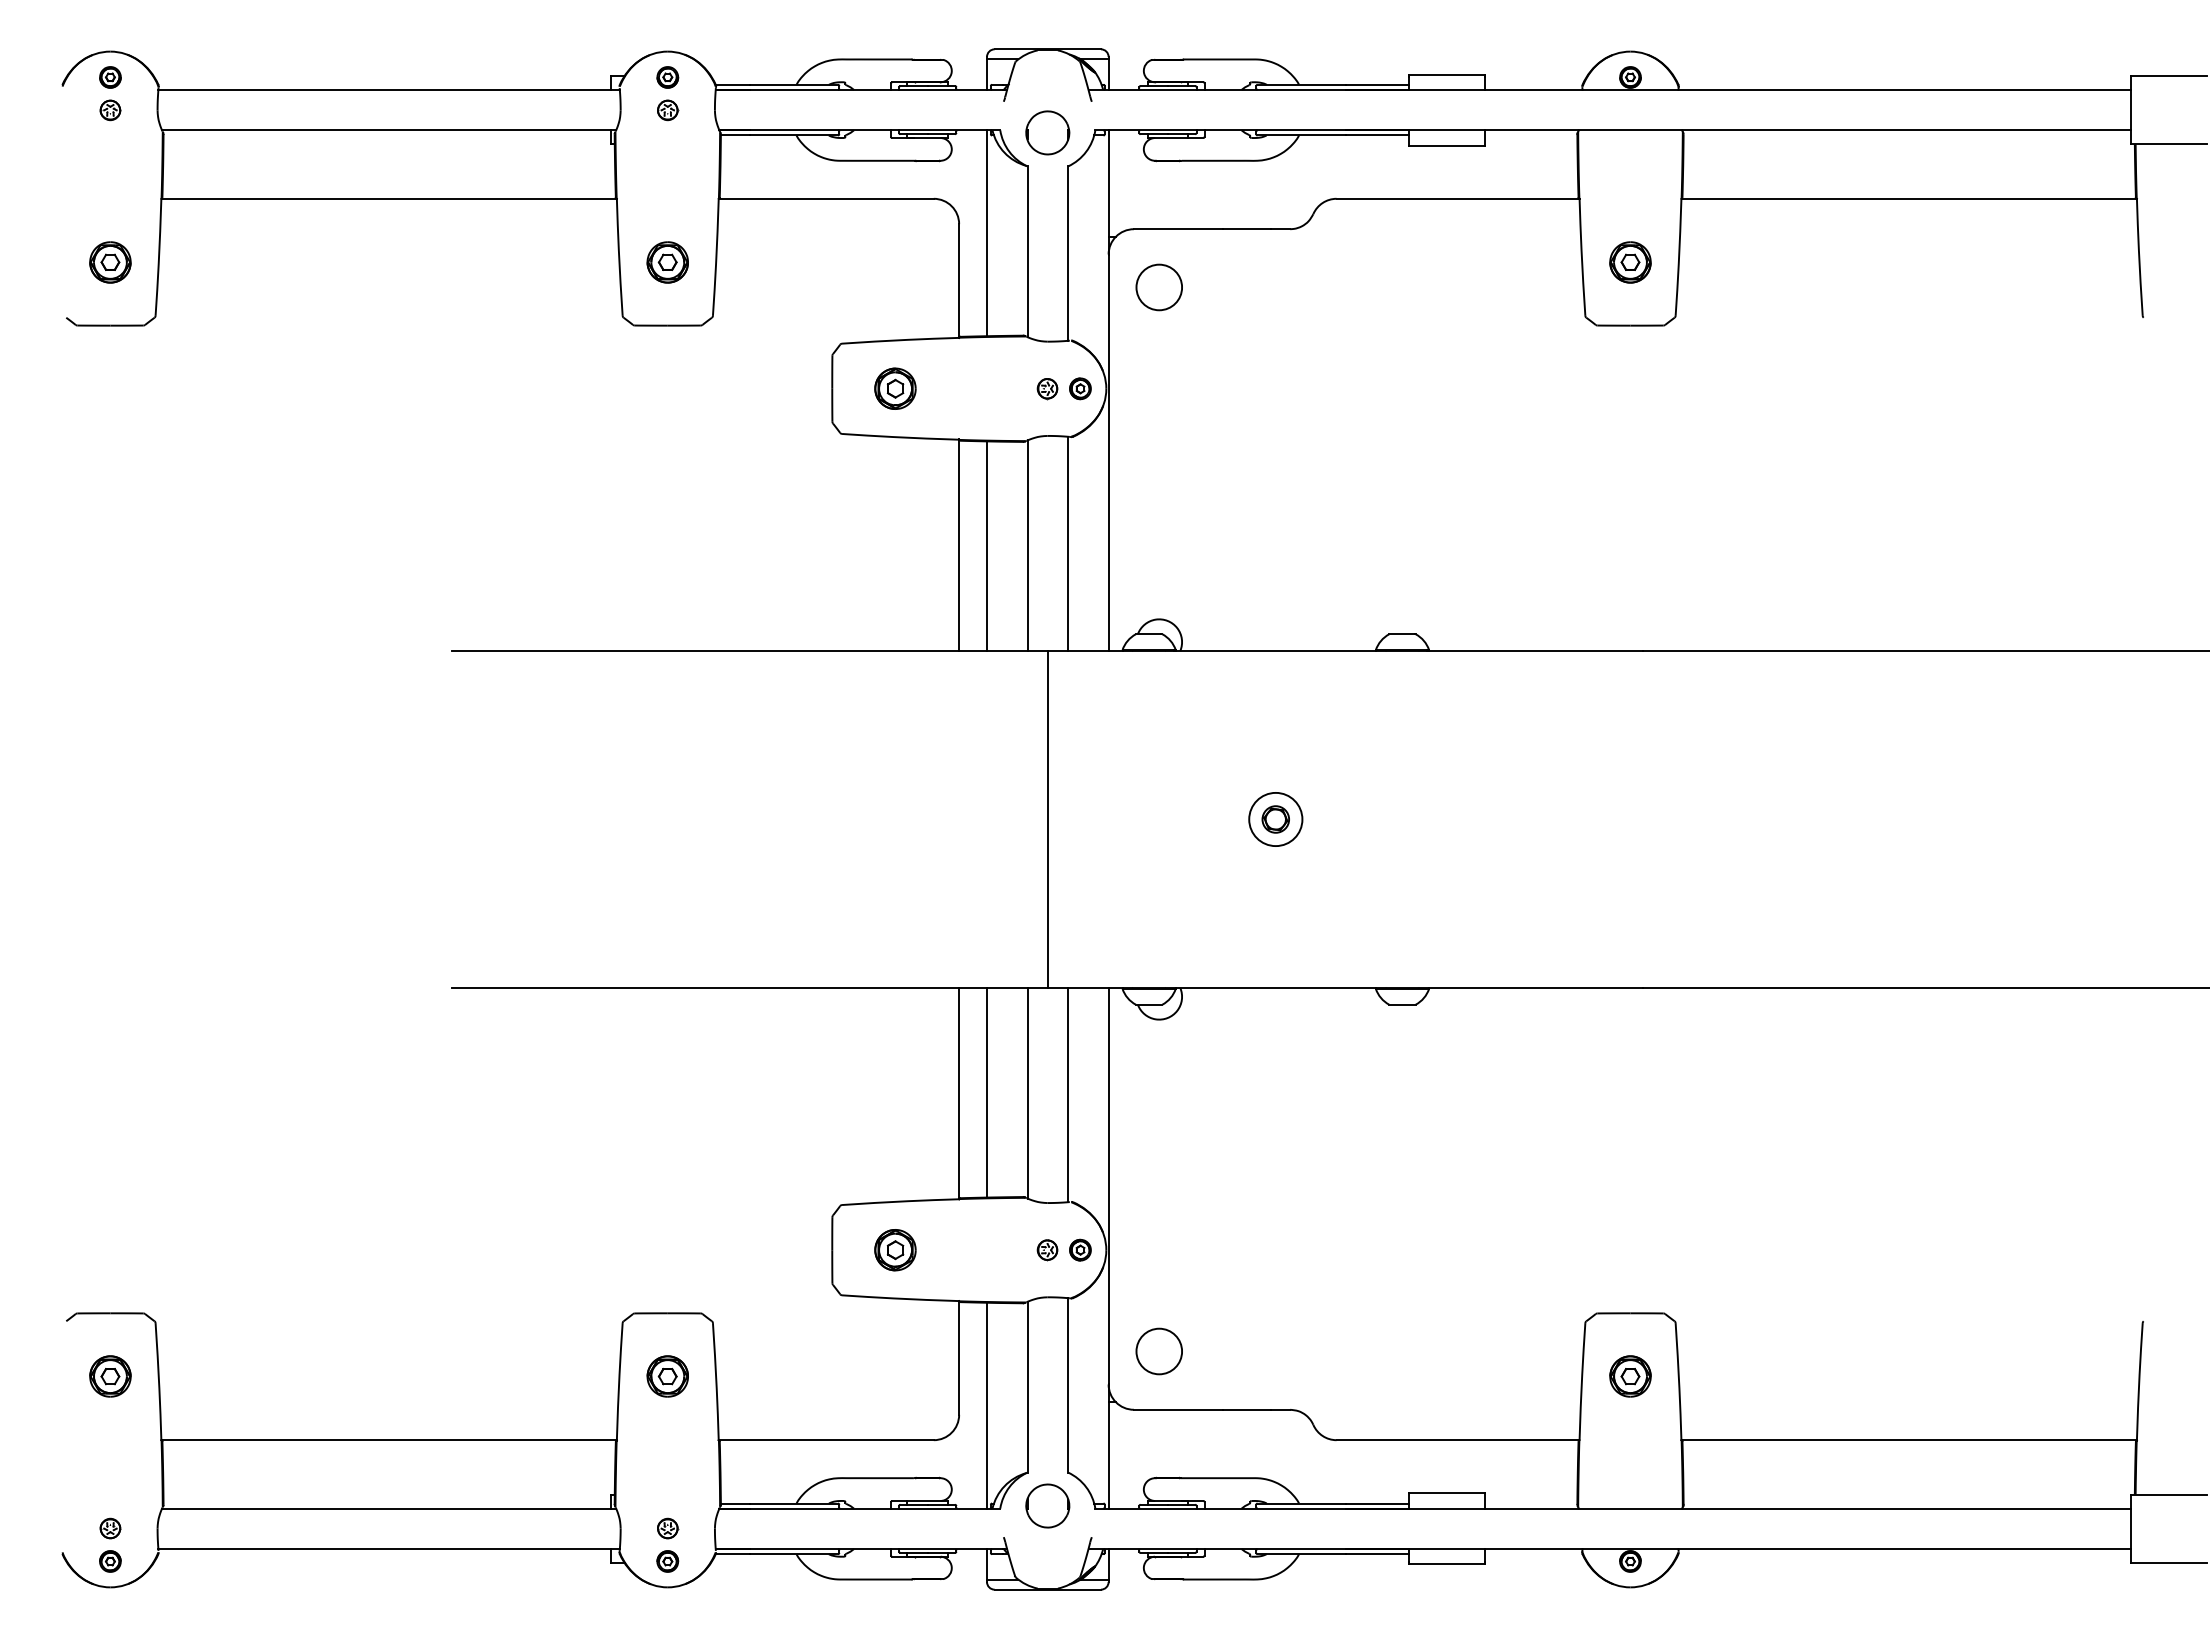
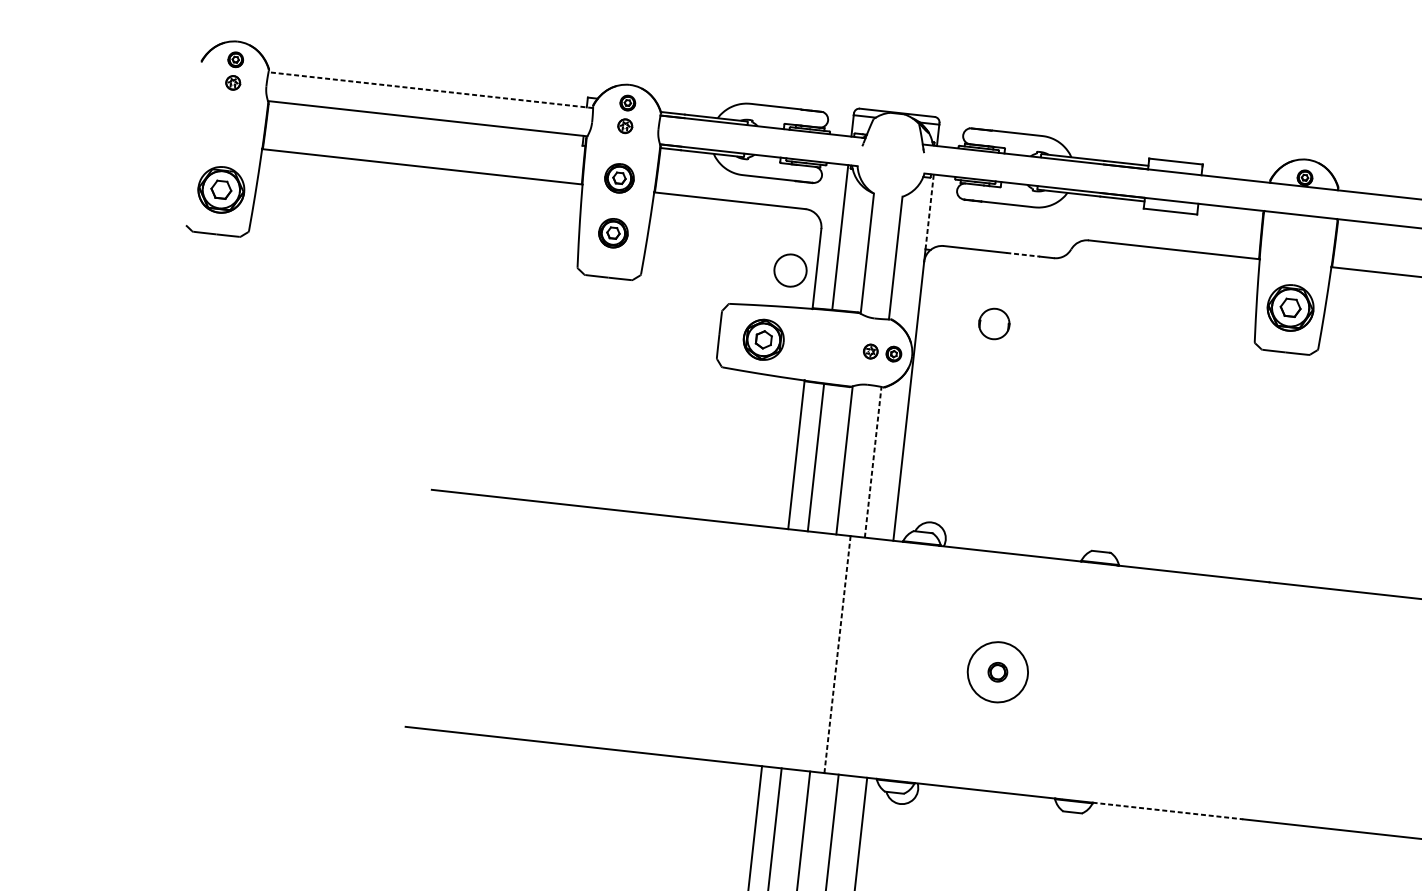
line: (389, 89) -> (431, 89), solid -> dashed
part: (1047, 132) -> (994, 323), moved
line: (1108, 183) -> (929, 211), solid -> dashed
part: (667, 184) -> (619, 178), added
line: (1247, 229) -> (1023, 255), solid -> dashed
part: (110, 262) -> (221, 189), size x1.6
part: (1630, 262) -> (1290, 308), size x1.6
circle: (1158, 287) -> (789, 270), moved
part: (895, 388) -> (763, 339), size x1.4
line: (1068, 543) -> (873, 462), solid -> dashed
line: (1047, 819) -> (837, 654), solid -> dashed
circle: (1275, 819) -> (997, 672), size x1.6
line: (1536, 987) -> (1168, 810), solid -> dashed

